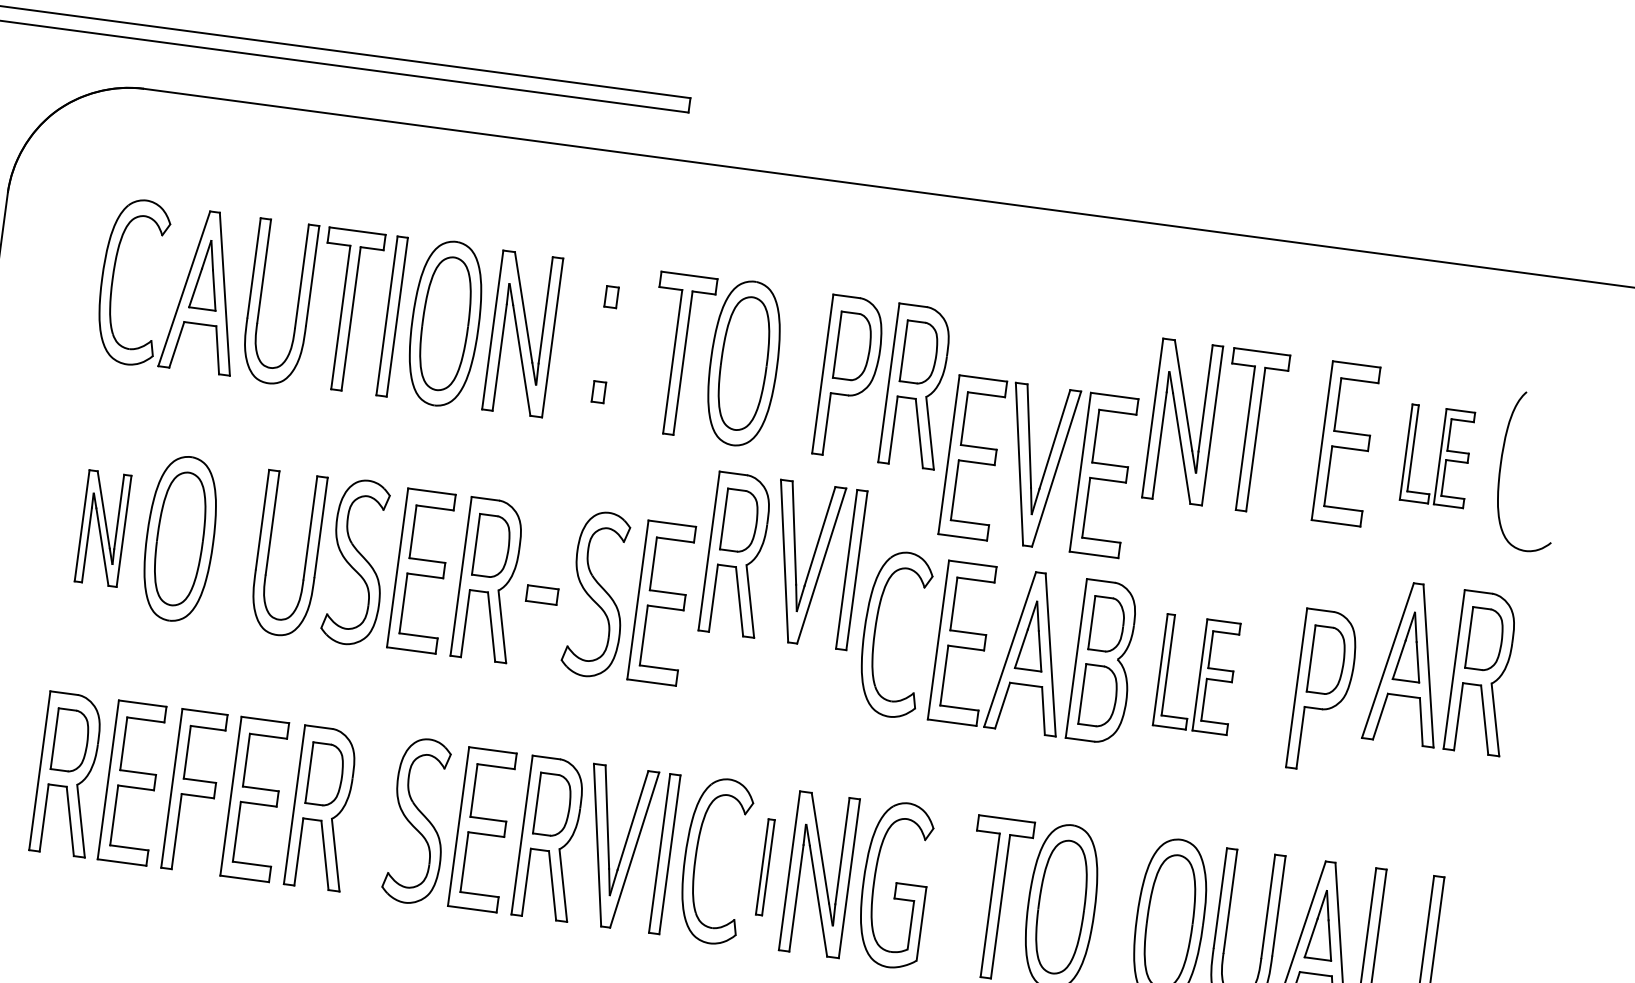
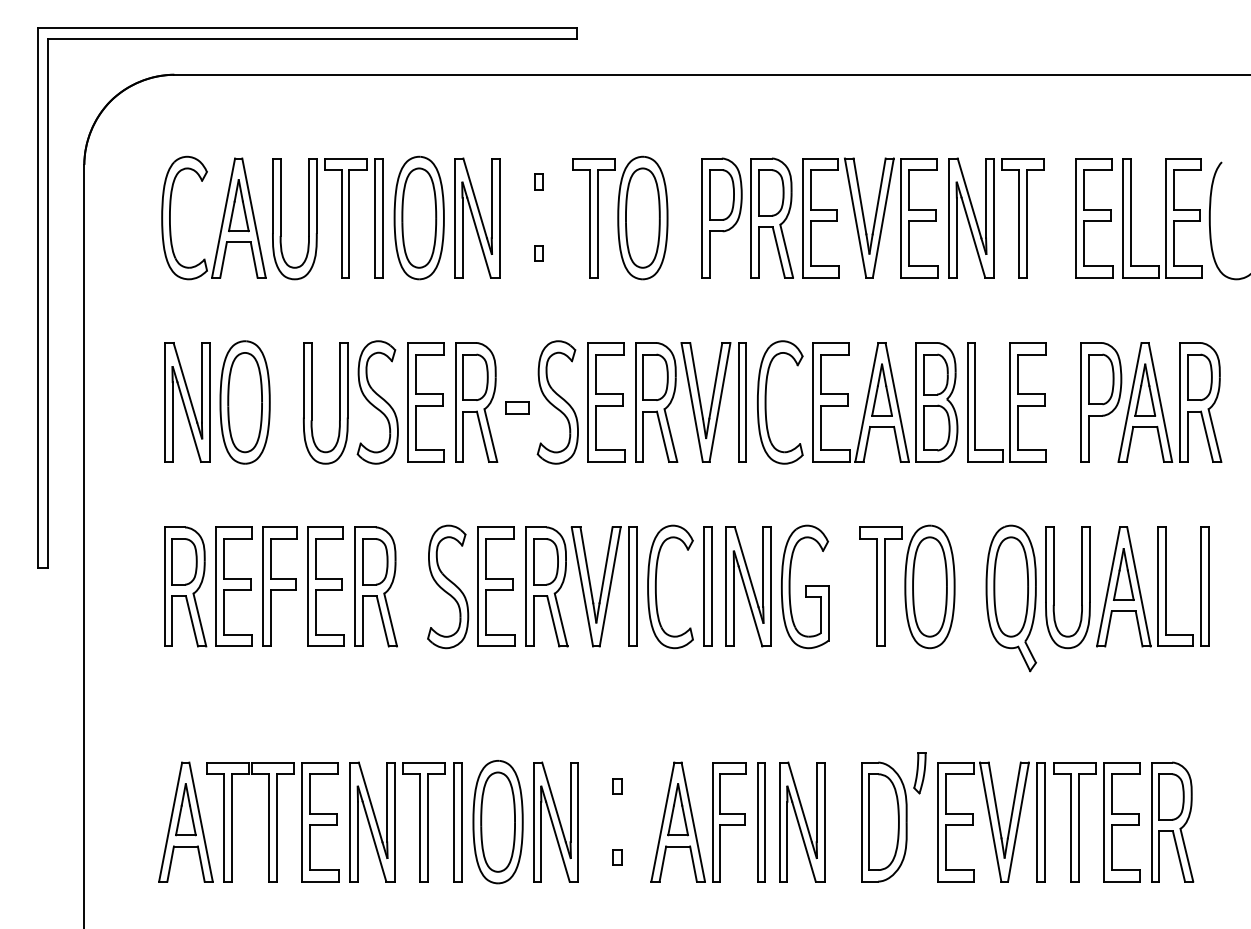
part: (1437, 456) -> (1162, 218), size x1.67
part: (1039, 466) -> (870, 217), moved
part: (103, 528) -> (187, 402), size x1.43
part: (782, 560) -> (690, 402), moved
part: (1429, 666) -> (1161, 402), moved
part: (1196, 674) -> (1006, 402), size x1.43
part: (764, 866) -> (707, 586), size x1.67

